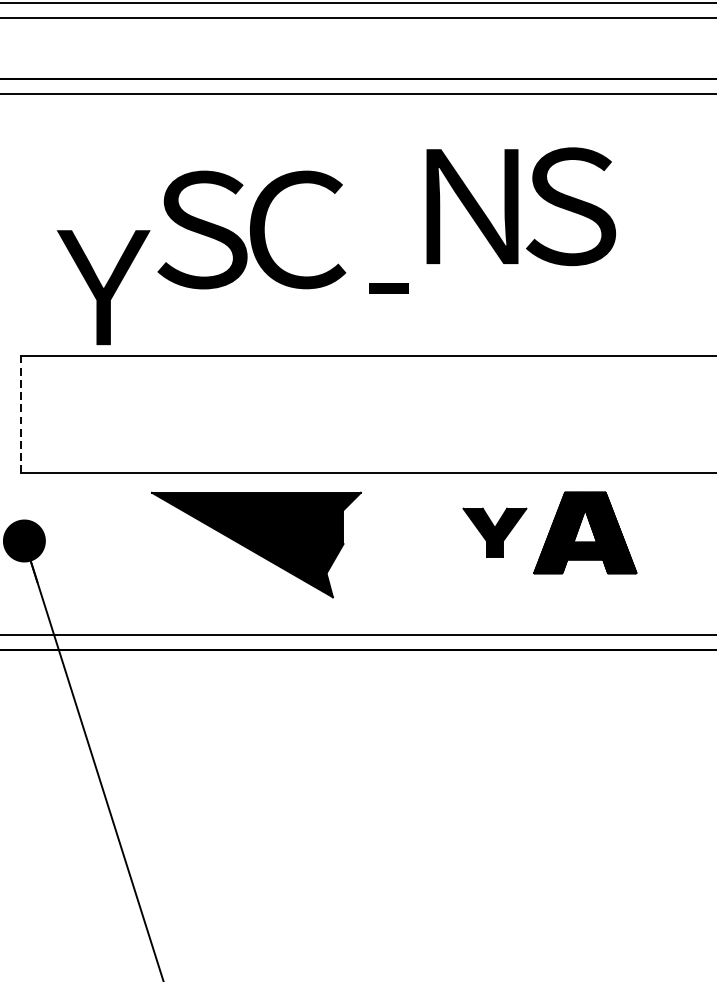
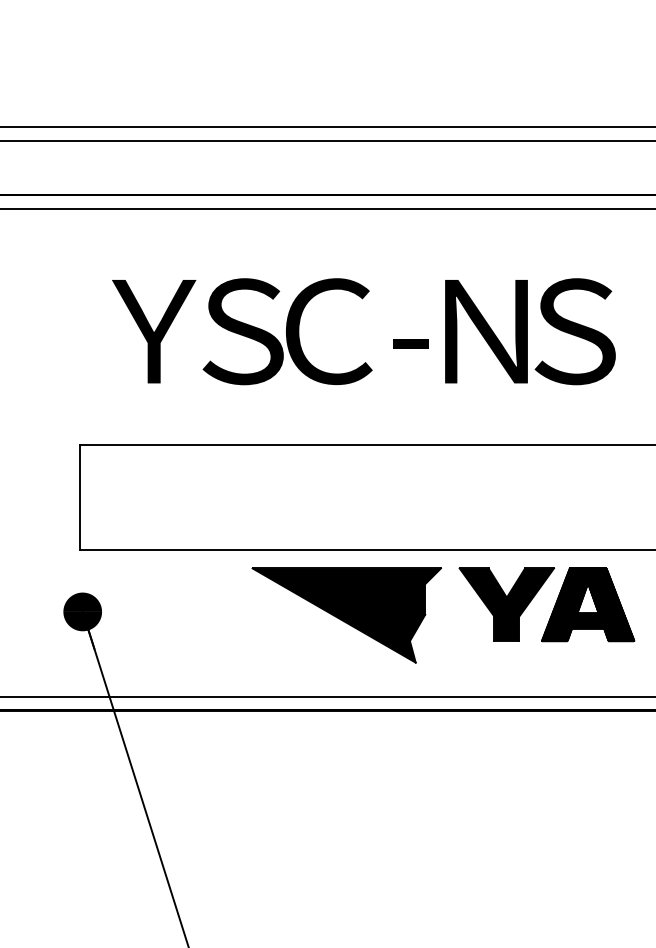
text: (521, 206) -> (530, 331), moved
text: (104, 287) -> (154, 331), moved
text: (388, 287) -> (410, 343), moved
line: (21, 414) -> (80, 497), dashed -> solid
part: (494, 532) -> (506, 604), size x1.67
part: (256, 544) -> (346, 615), moved

